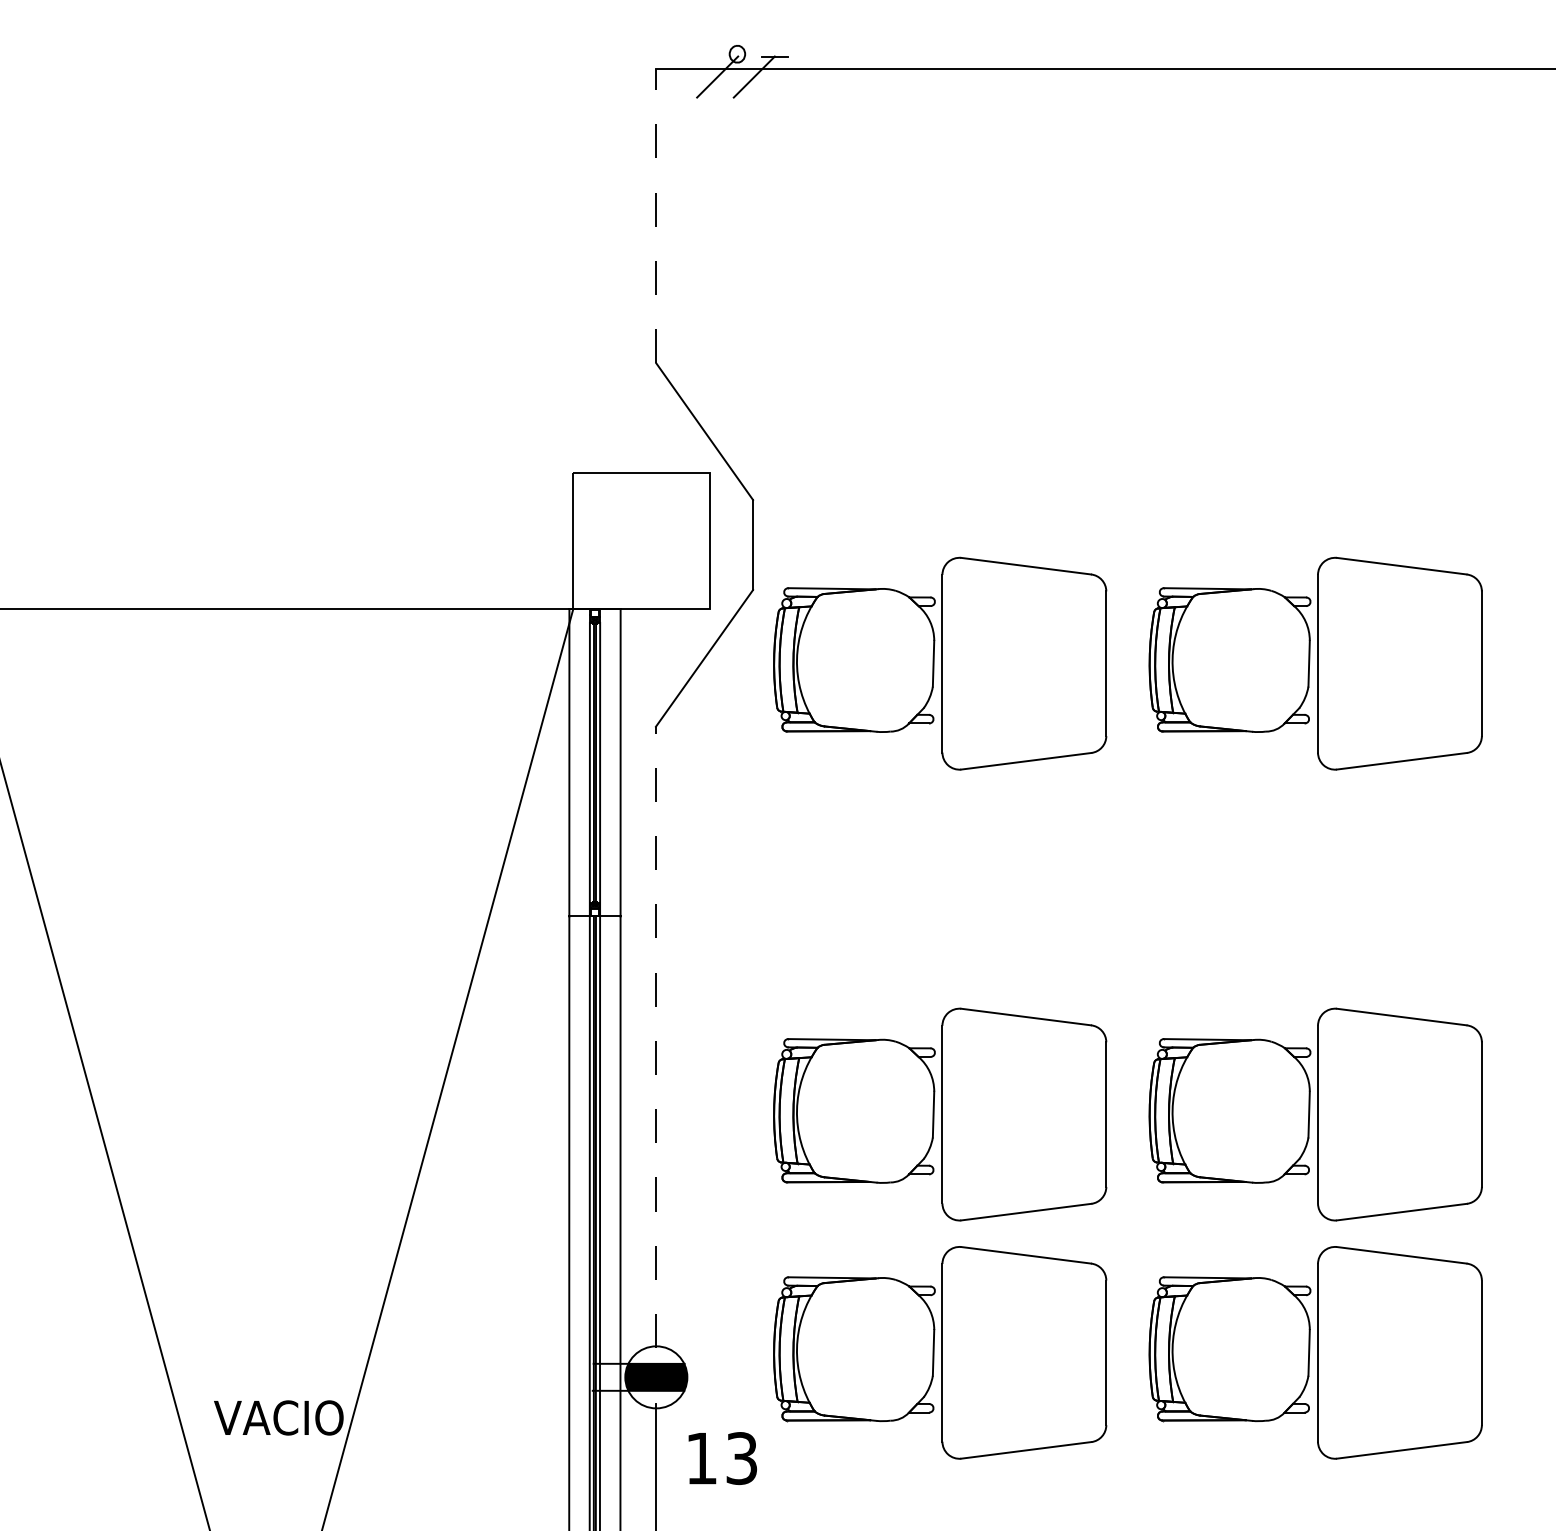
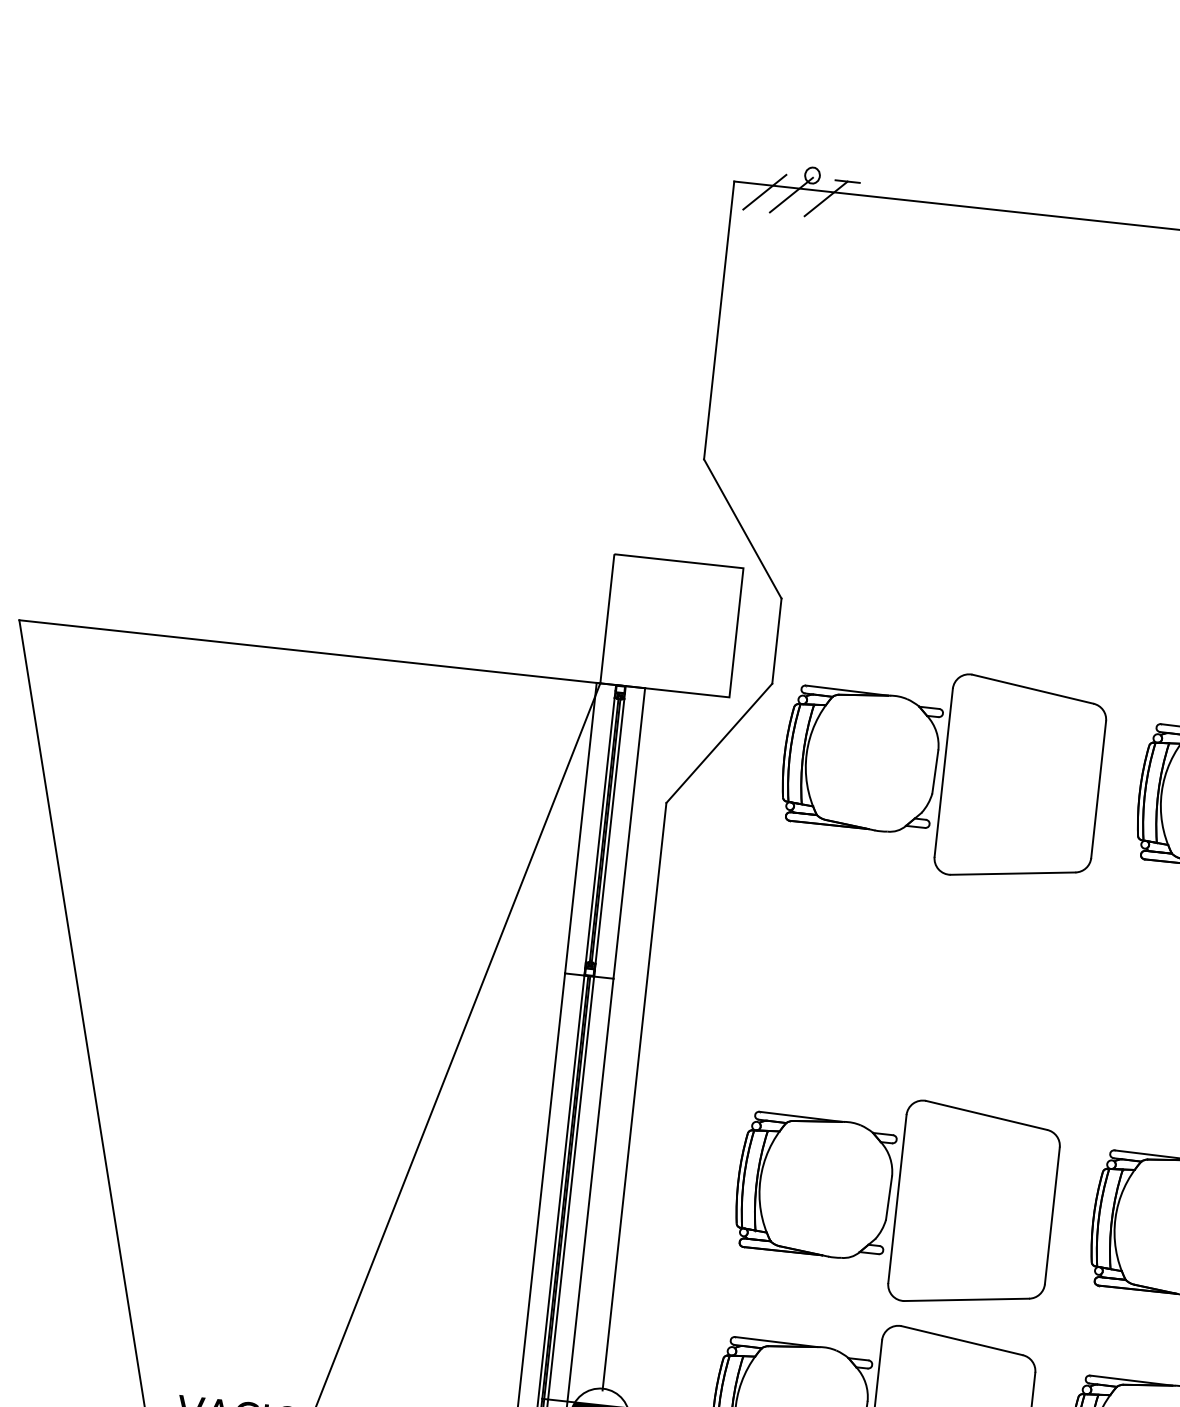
line: (688, 76) -> (763, 191), added
line: (656, 216) -> (719, 320), dashed -> solid
line: (655, 1037) -> (634, 1096), dashed -> solid

